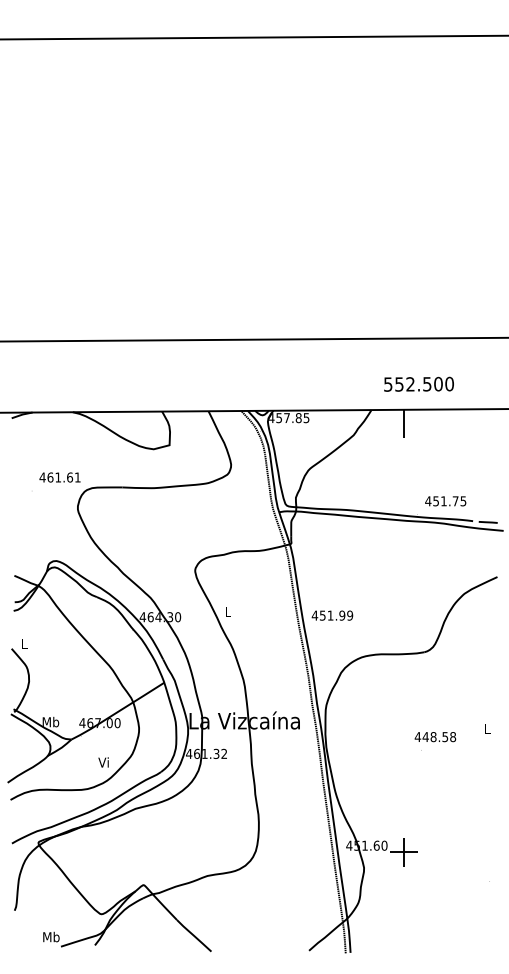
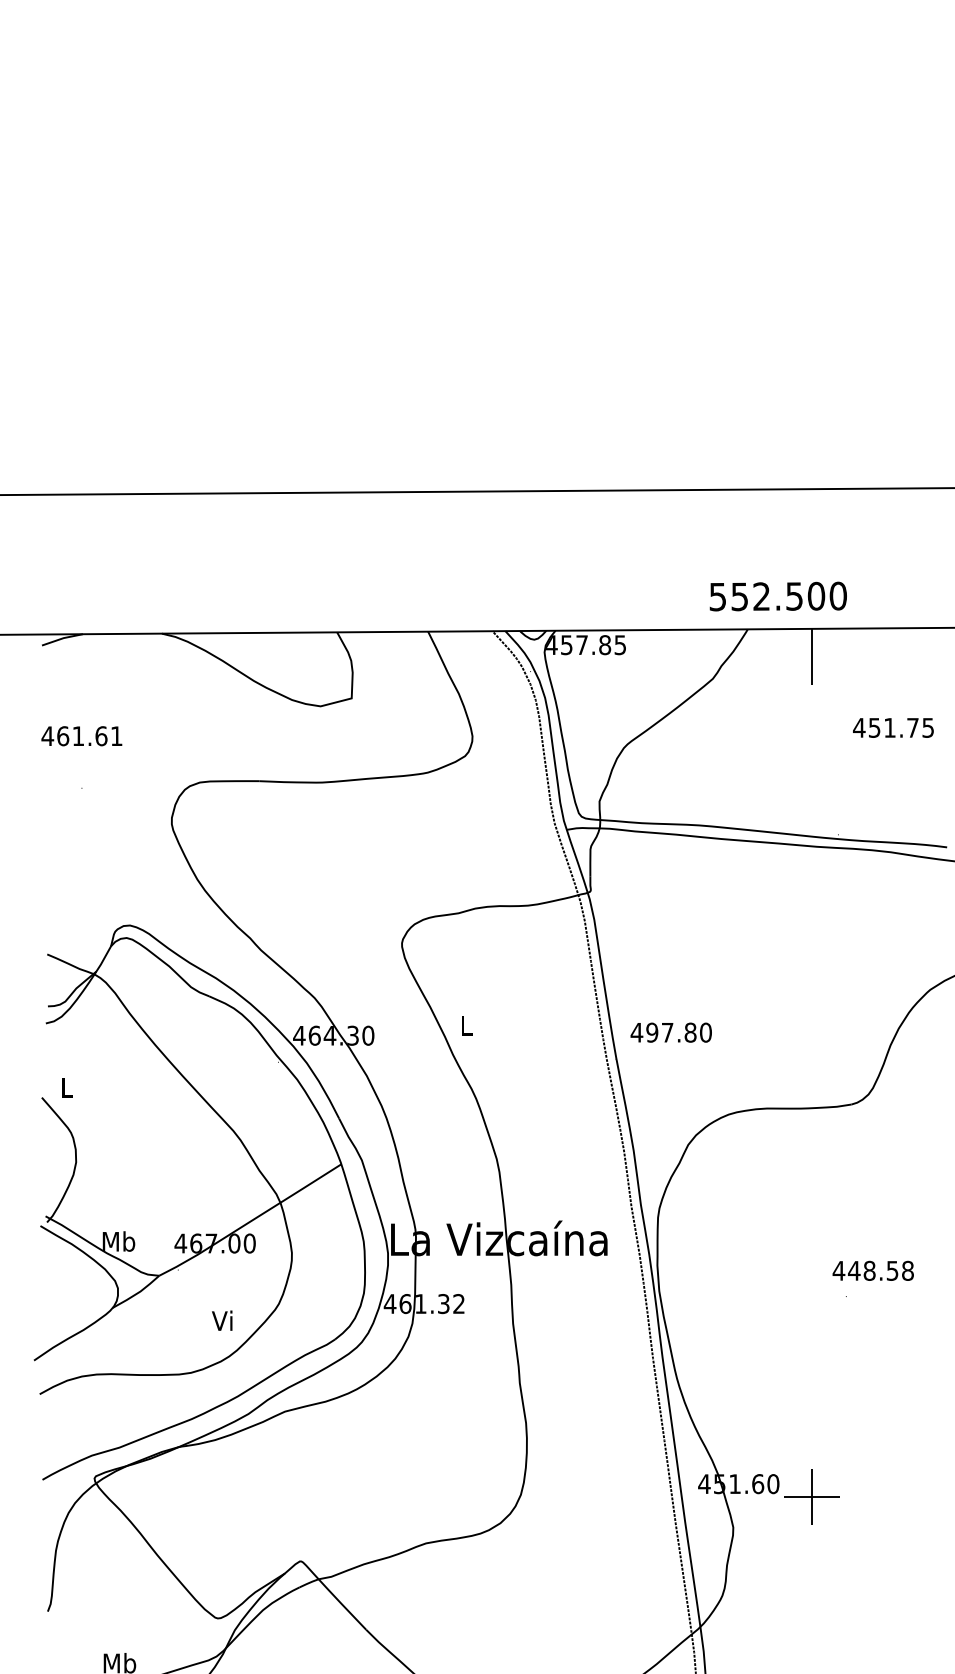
text: (418, 383) -> (777, 594), moved
text: (59, 477) -> (80, 736), moved
text: (445, 501) -> (893, 728), moved
text: (335, 615) -> (677, 1032), 451.99 -> 497.80

